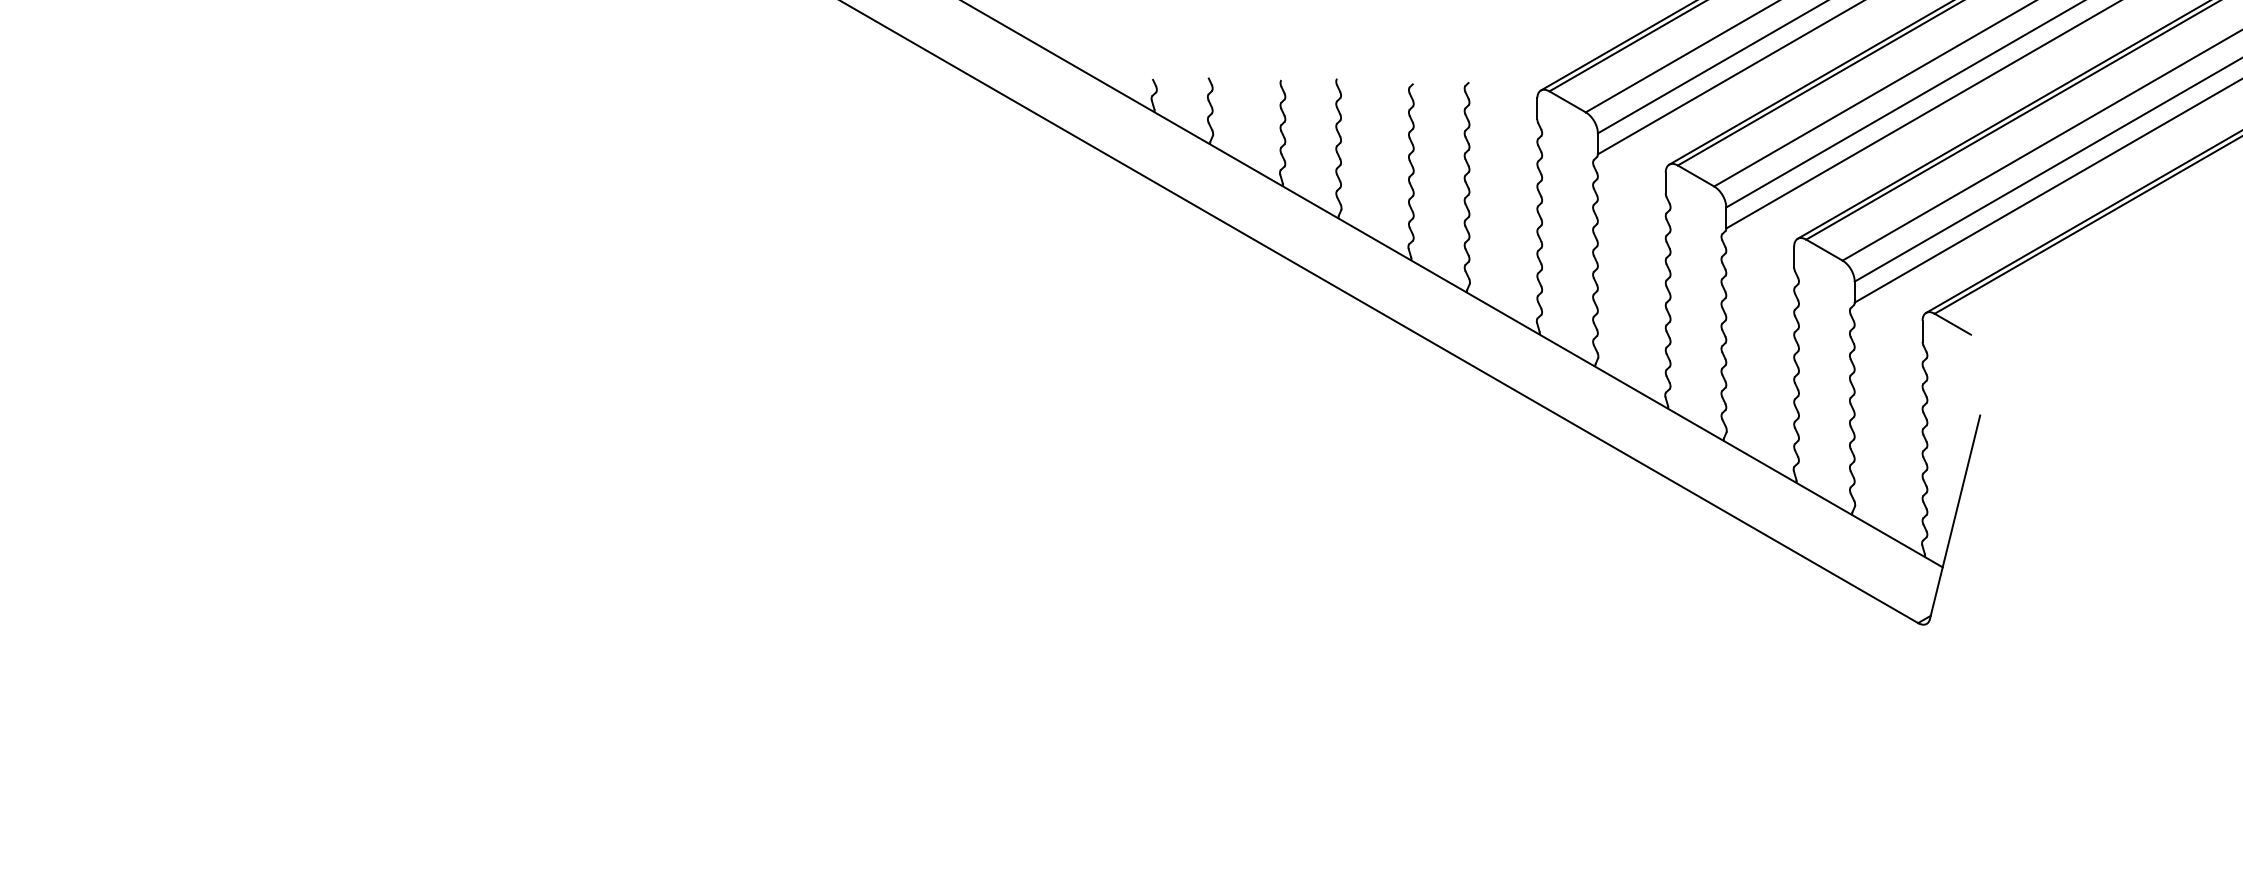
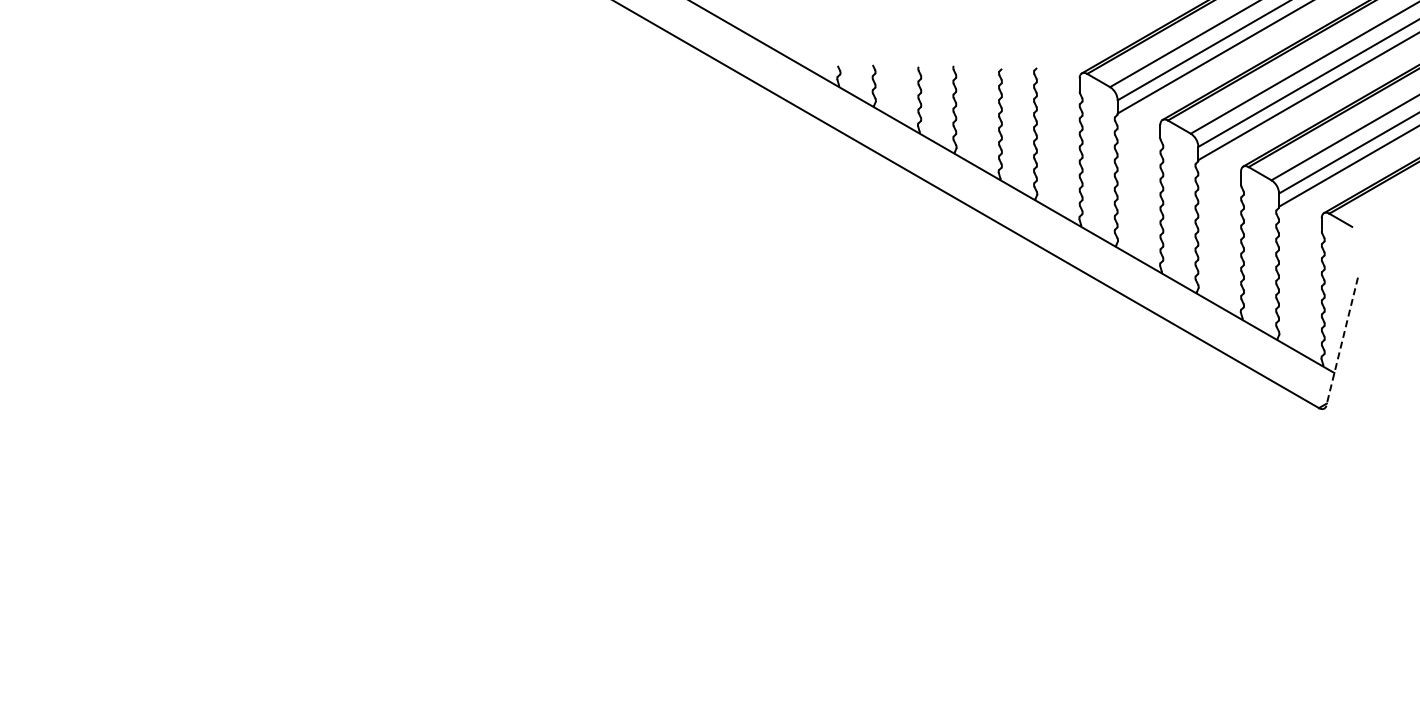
line: (1955, 517) -> (1342, 341), solid -> dashed

